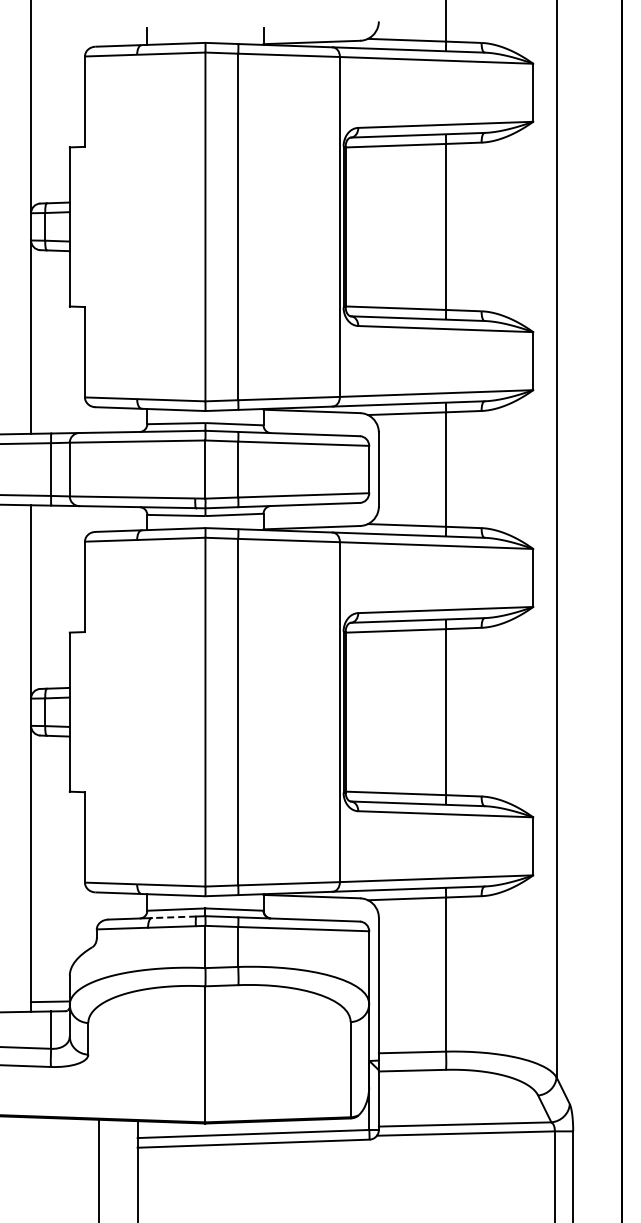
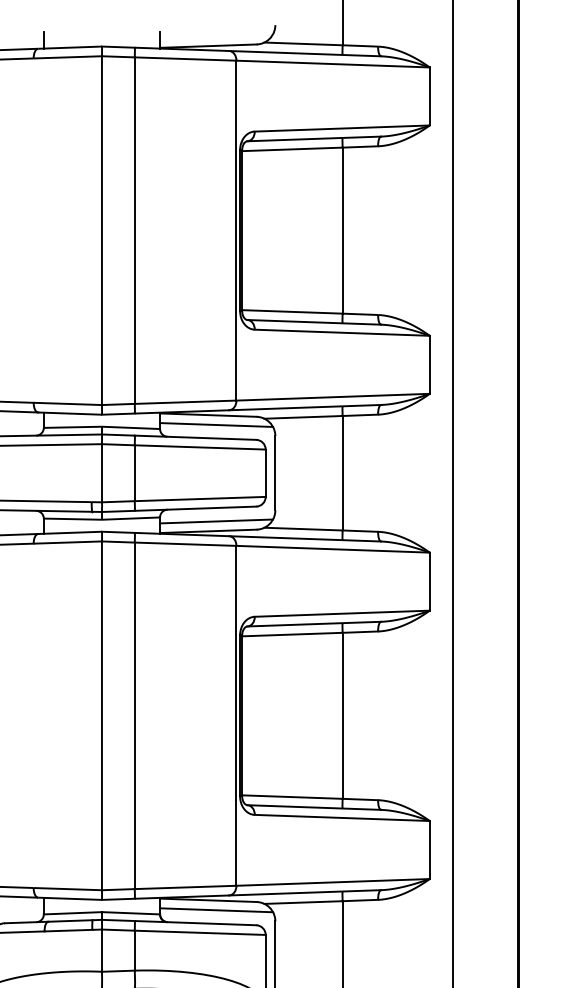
line: (319, 421) -> (216, 425), added
line: (319, 517) -> (216, 521), added
line: (319, 906) -> (216, 910), added
line: (173, 917) -> (70, 921), dashed -> solid

